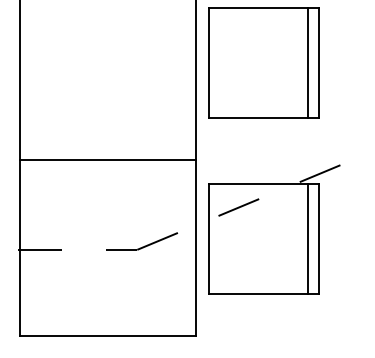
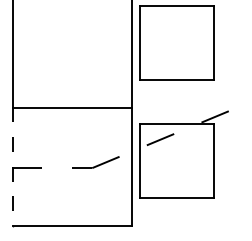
line: (307, 62) -> (206, 42), removed
line: (307, 238) -> (206, 160), removed
line: (20, 248) -> (13, 167), solid -> dashed

